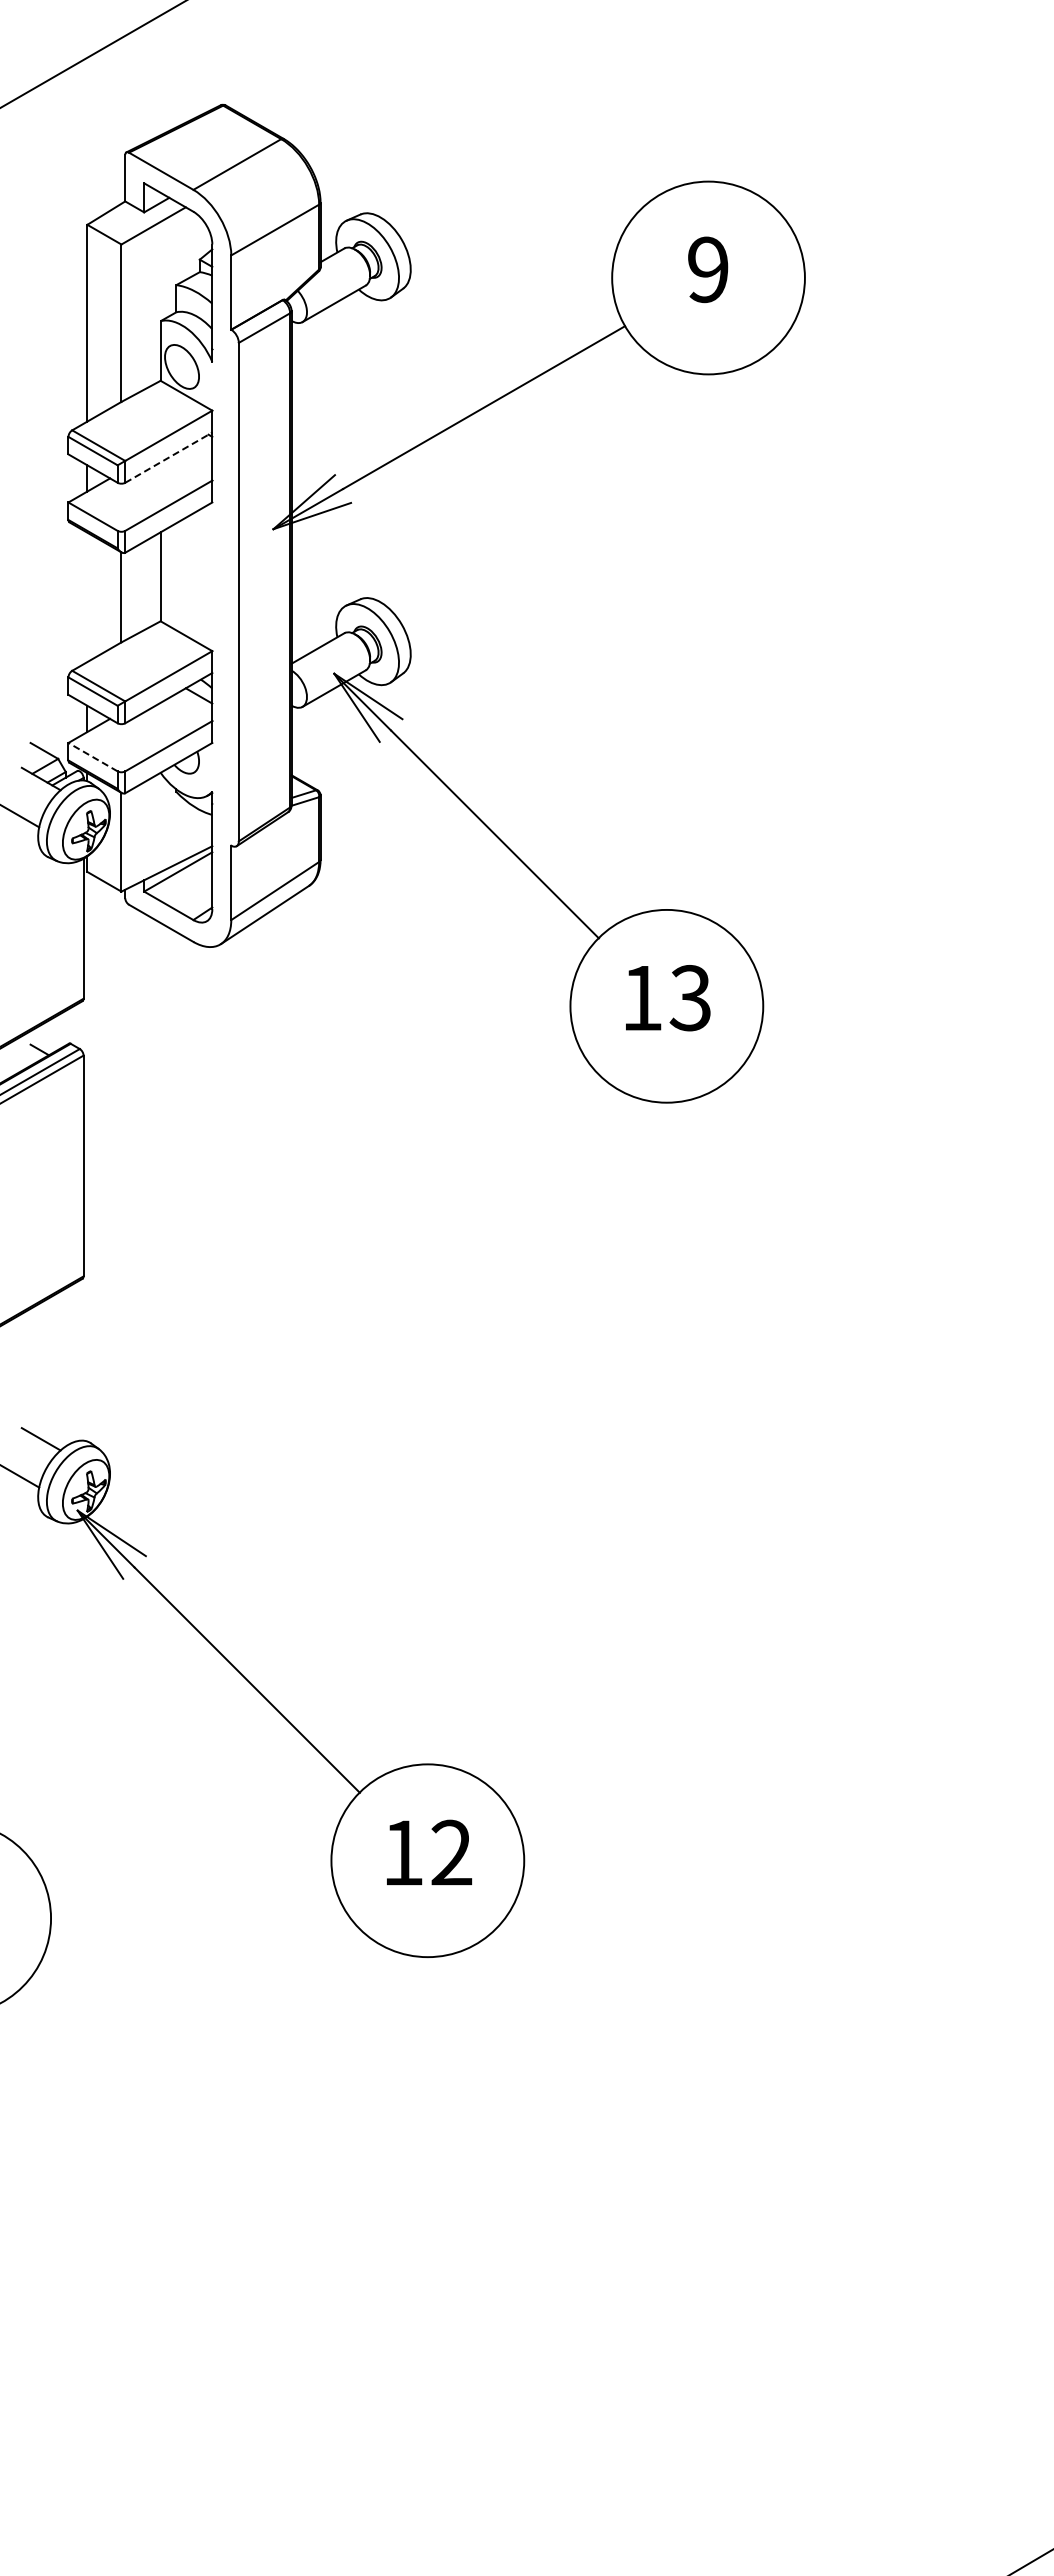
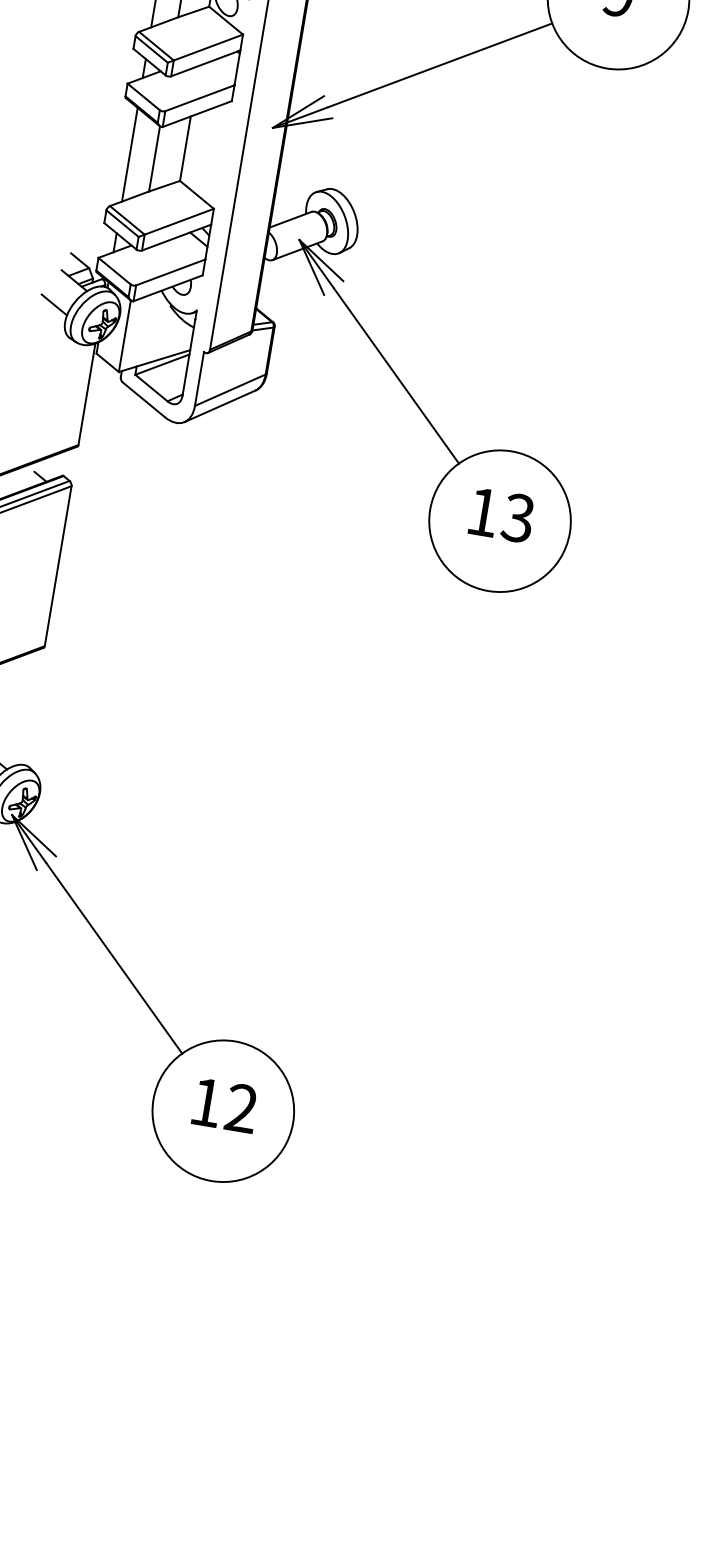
line: (169, 457) -> (206, 63), dashed -> solid
line: (87, 597) -> (129, 154), added
line: (92, 756) -> (114, 270), dashed -> solid

